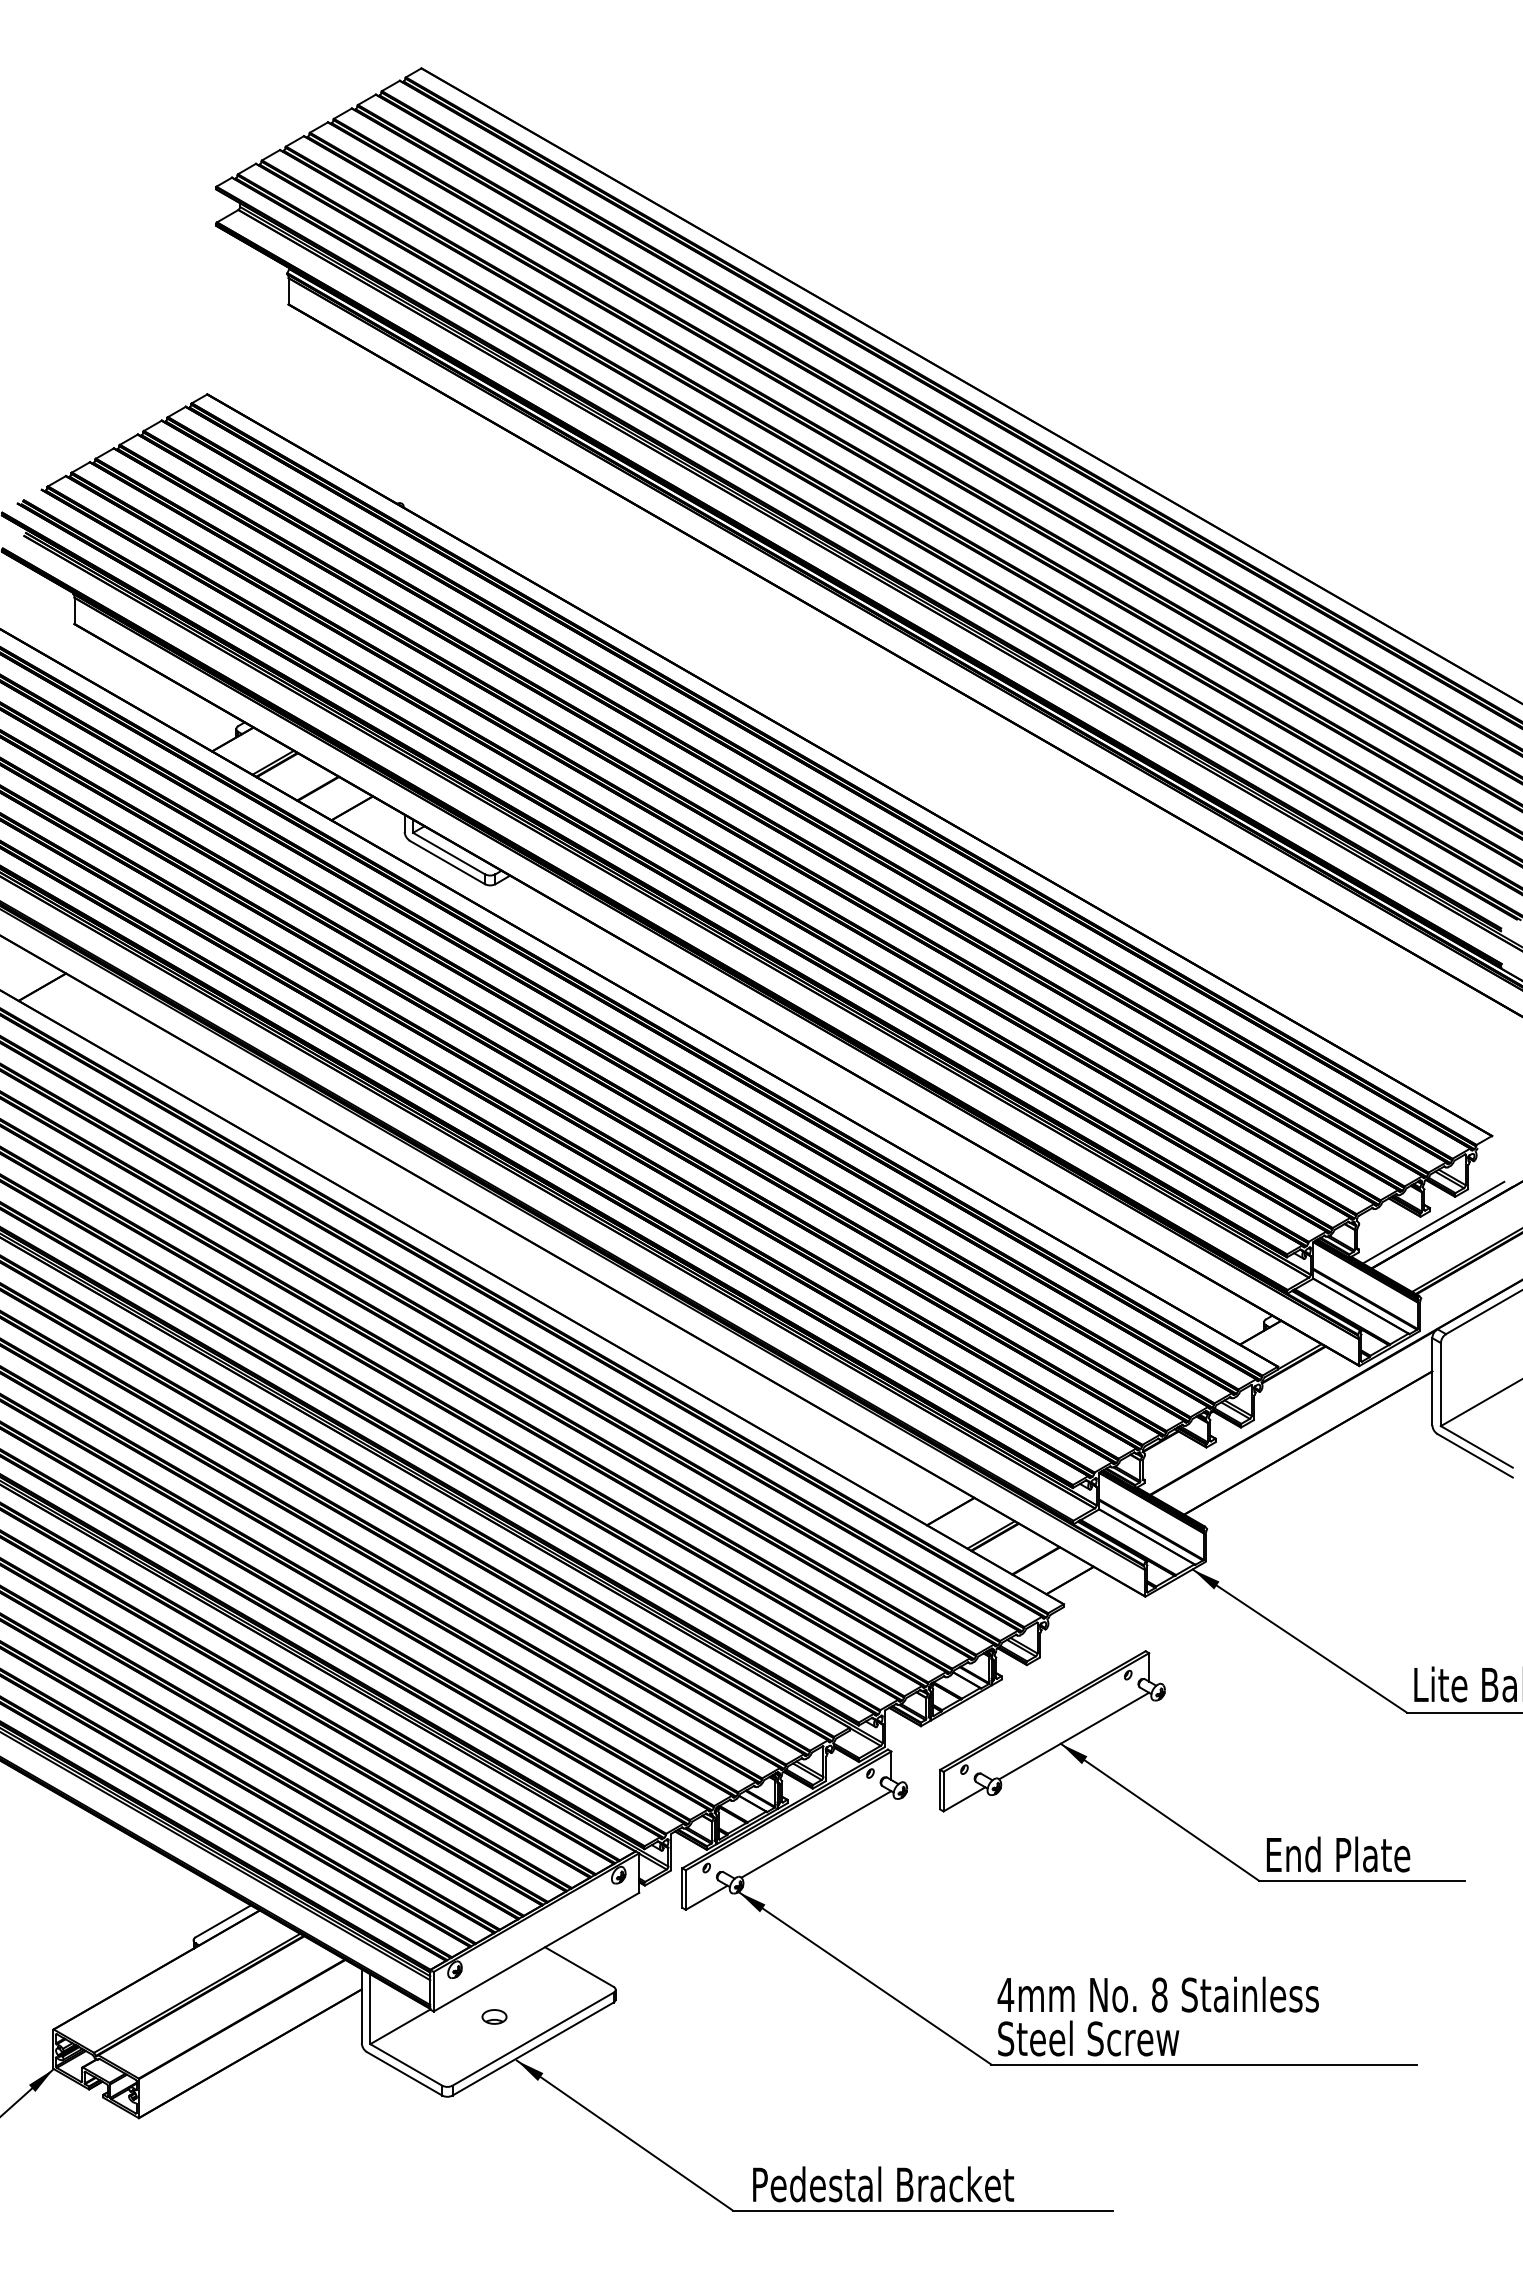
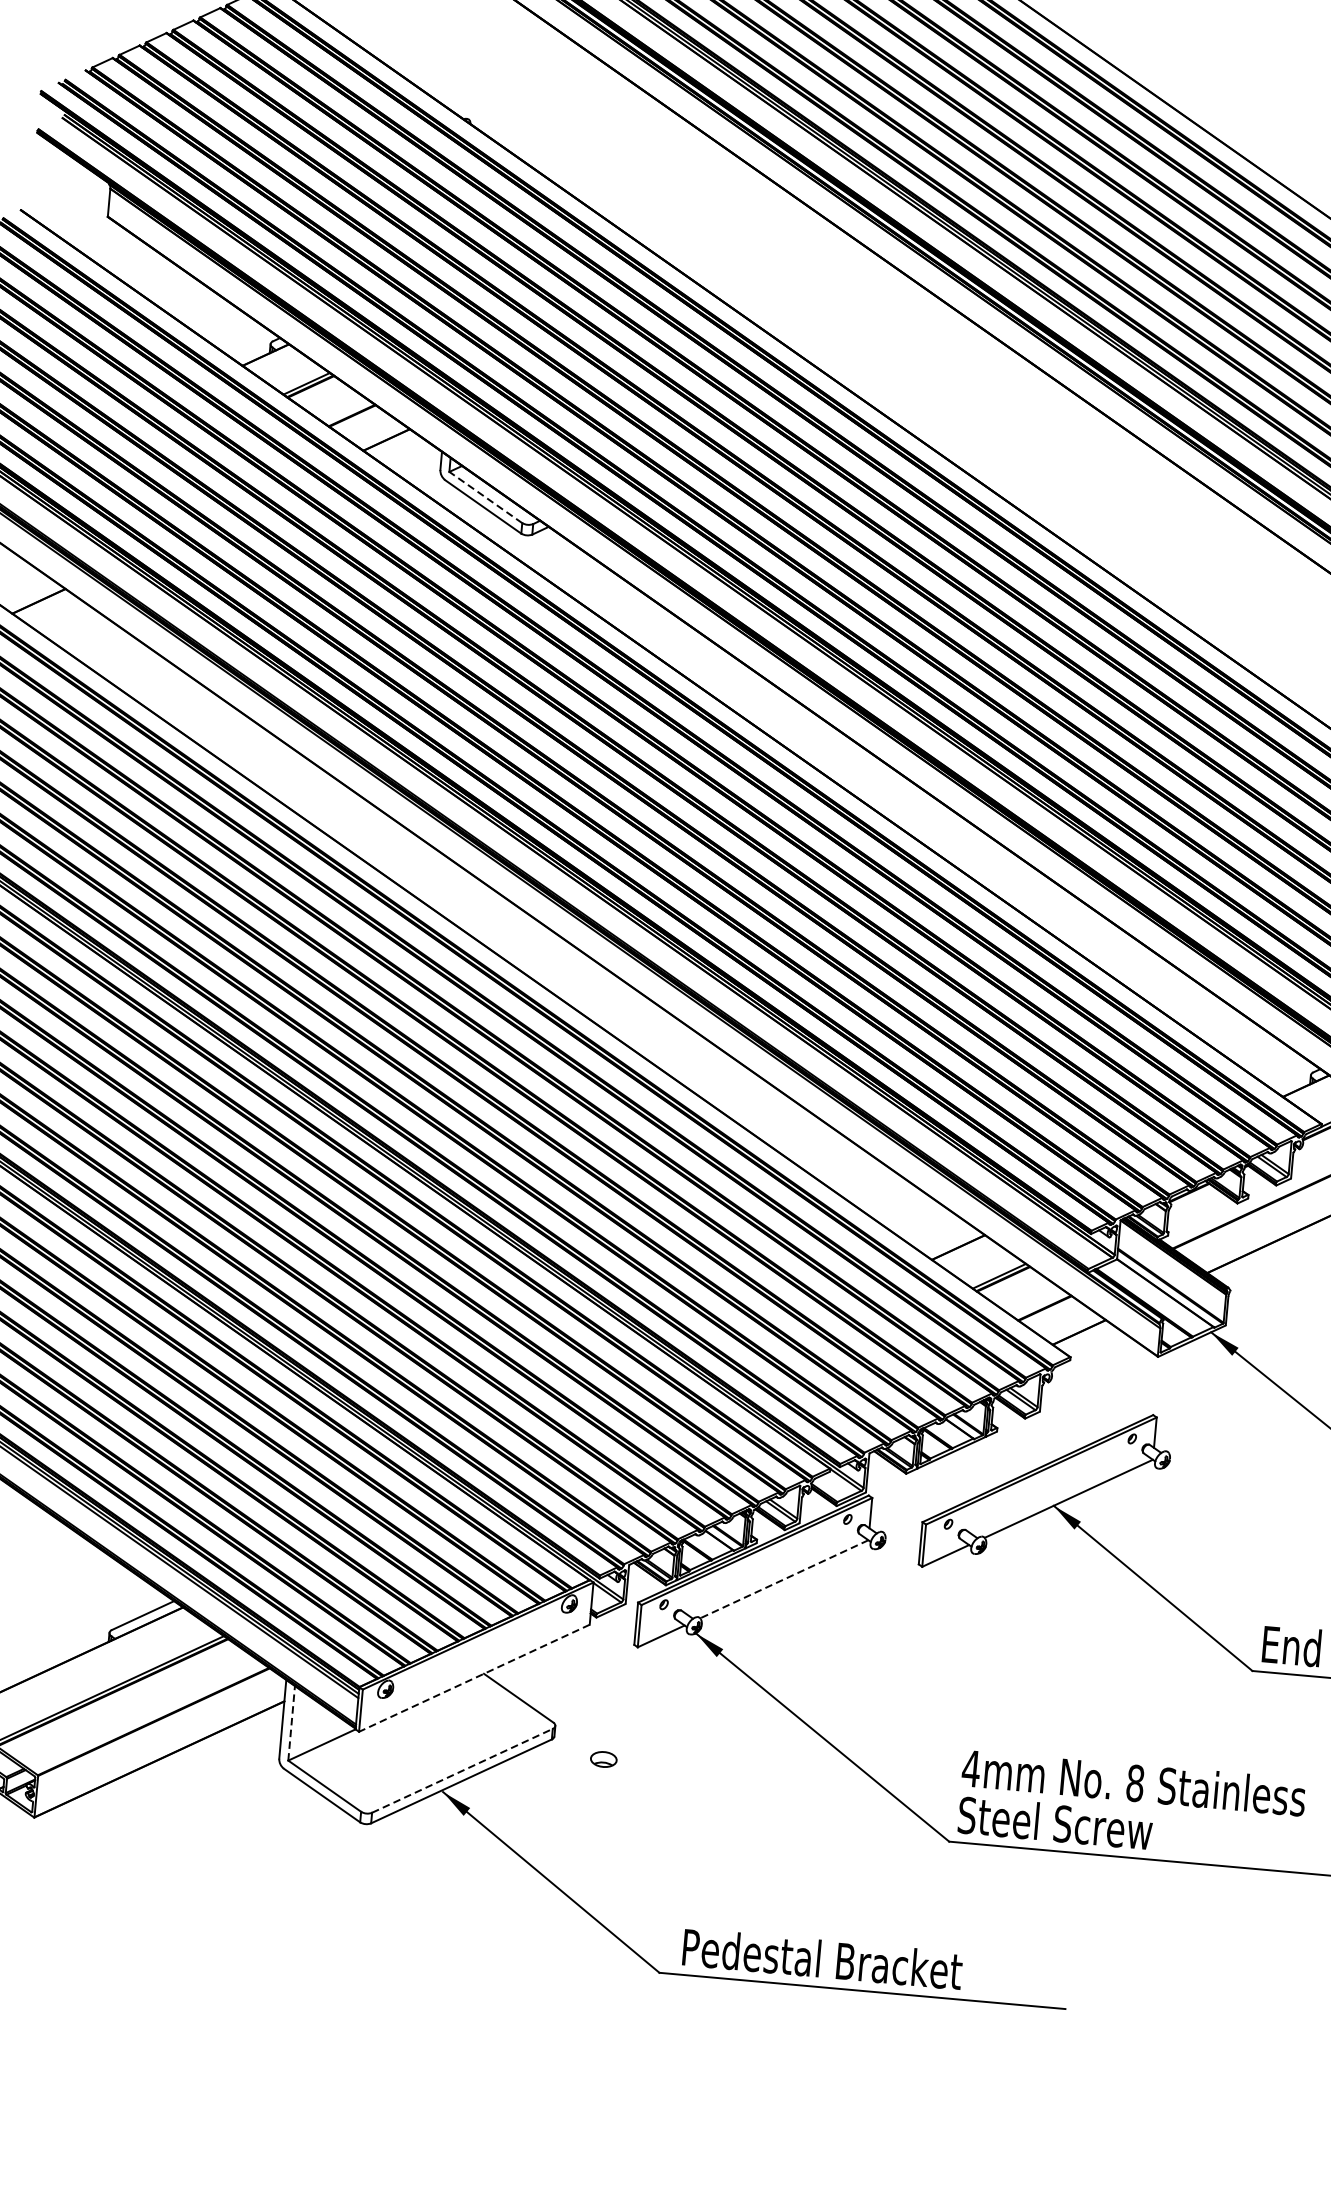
line: (449, 853) -> (486, 497), solid -> dashed
line: (815, 1834) -> (783, 1579), solid -> dashed
line: (536, 1952) -> (474, 1678), solid -> dashed
line: (370, 2009) -> (291, 1723), solid -> dashed
part: (494, 2016) -> (603, 1759), moved
line: (533, 2039) -> (462, 1771), solid -> dashed

